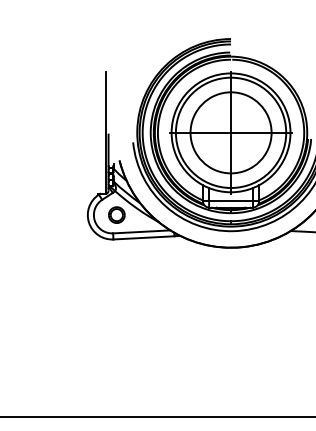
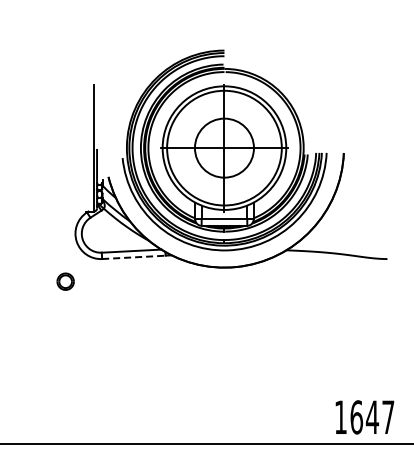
circle: (231, 132) -> (224, 147), size x0.7
part: (116, 214) -> (65, 281), moved
line: (143, 237) -> (133, 257), solid -> dashed

